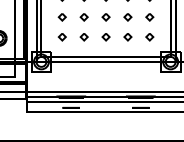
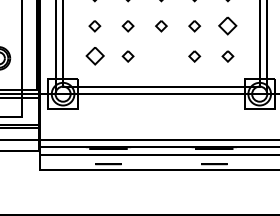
part: (149, 17) -> (227, 26), size x1.6
part: (61, 37) -> (93, 57), size x1.6
part: (105, 37) -> (160, 57), removed

